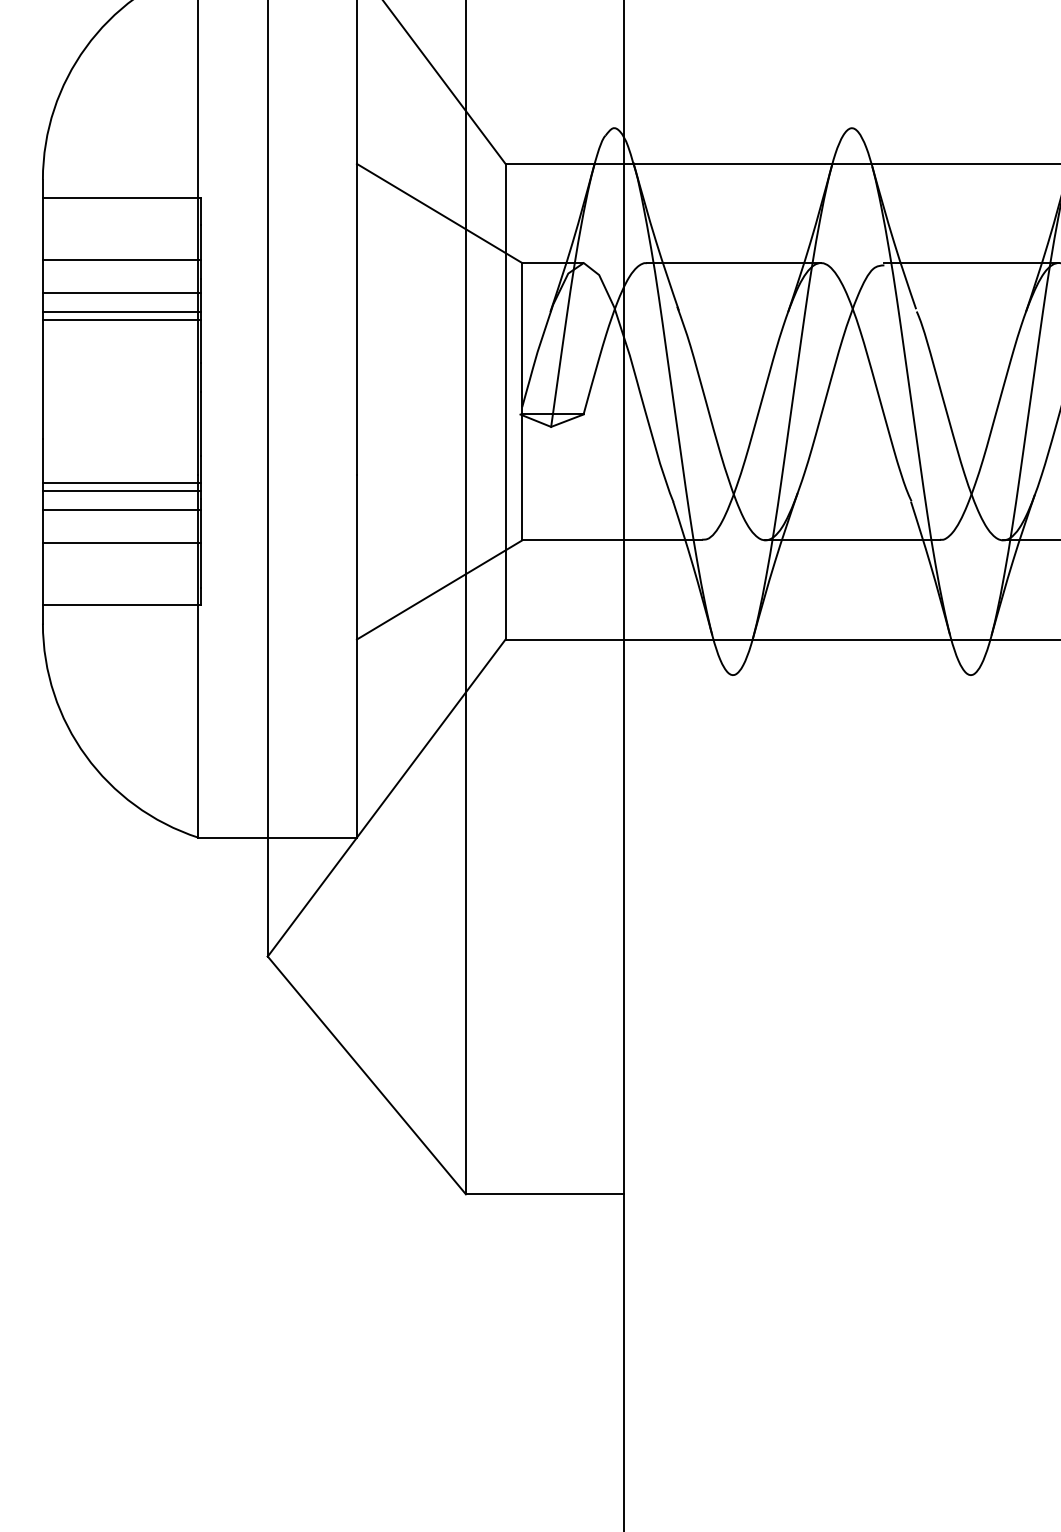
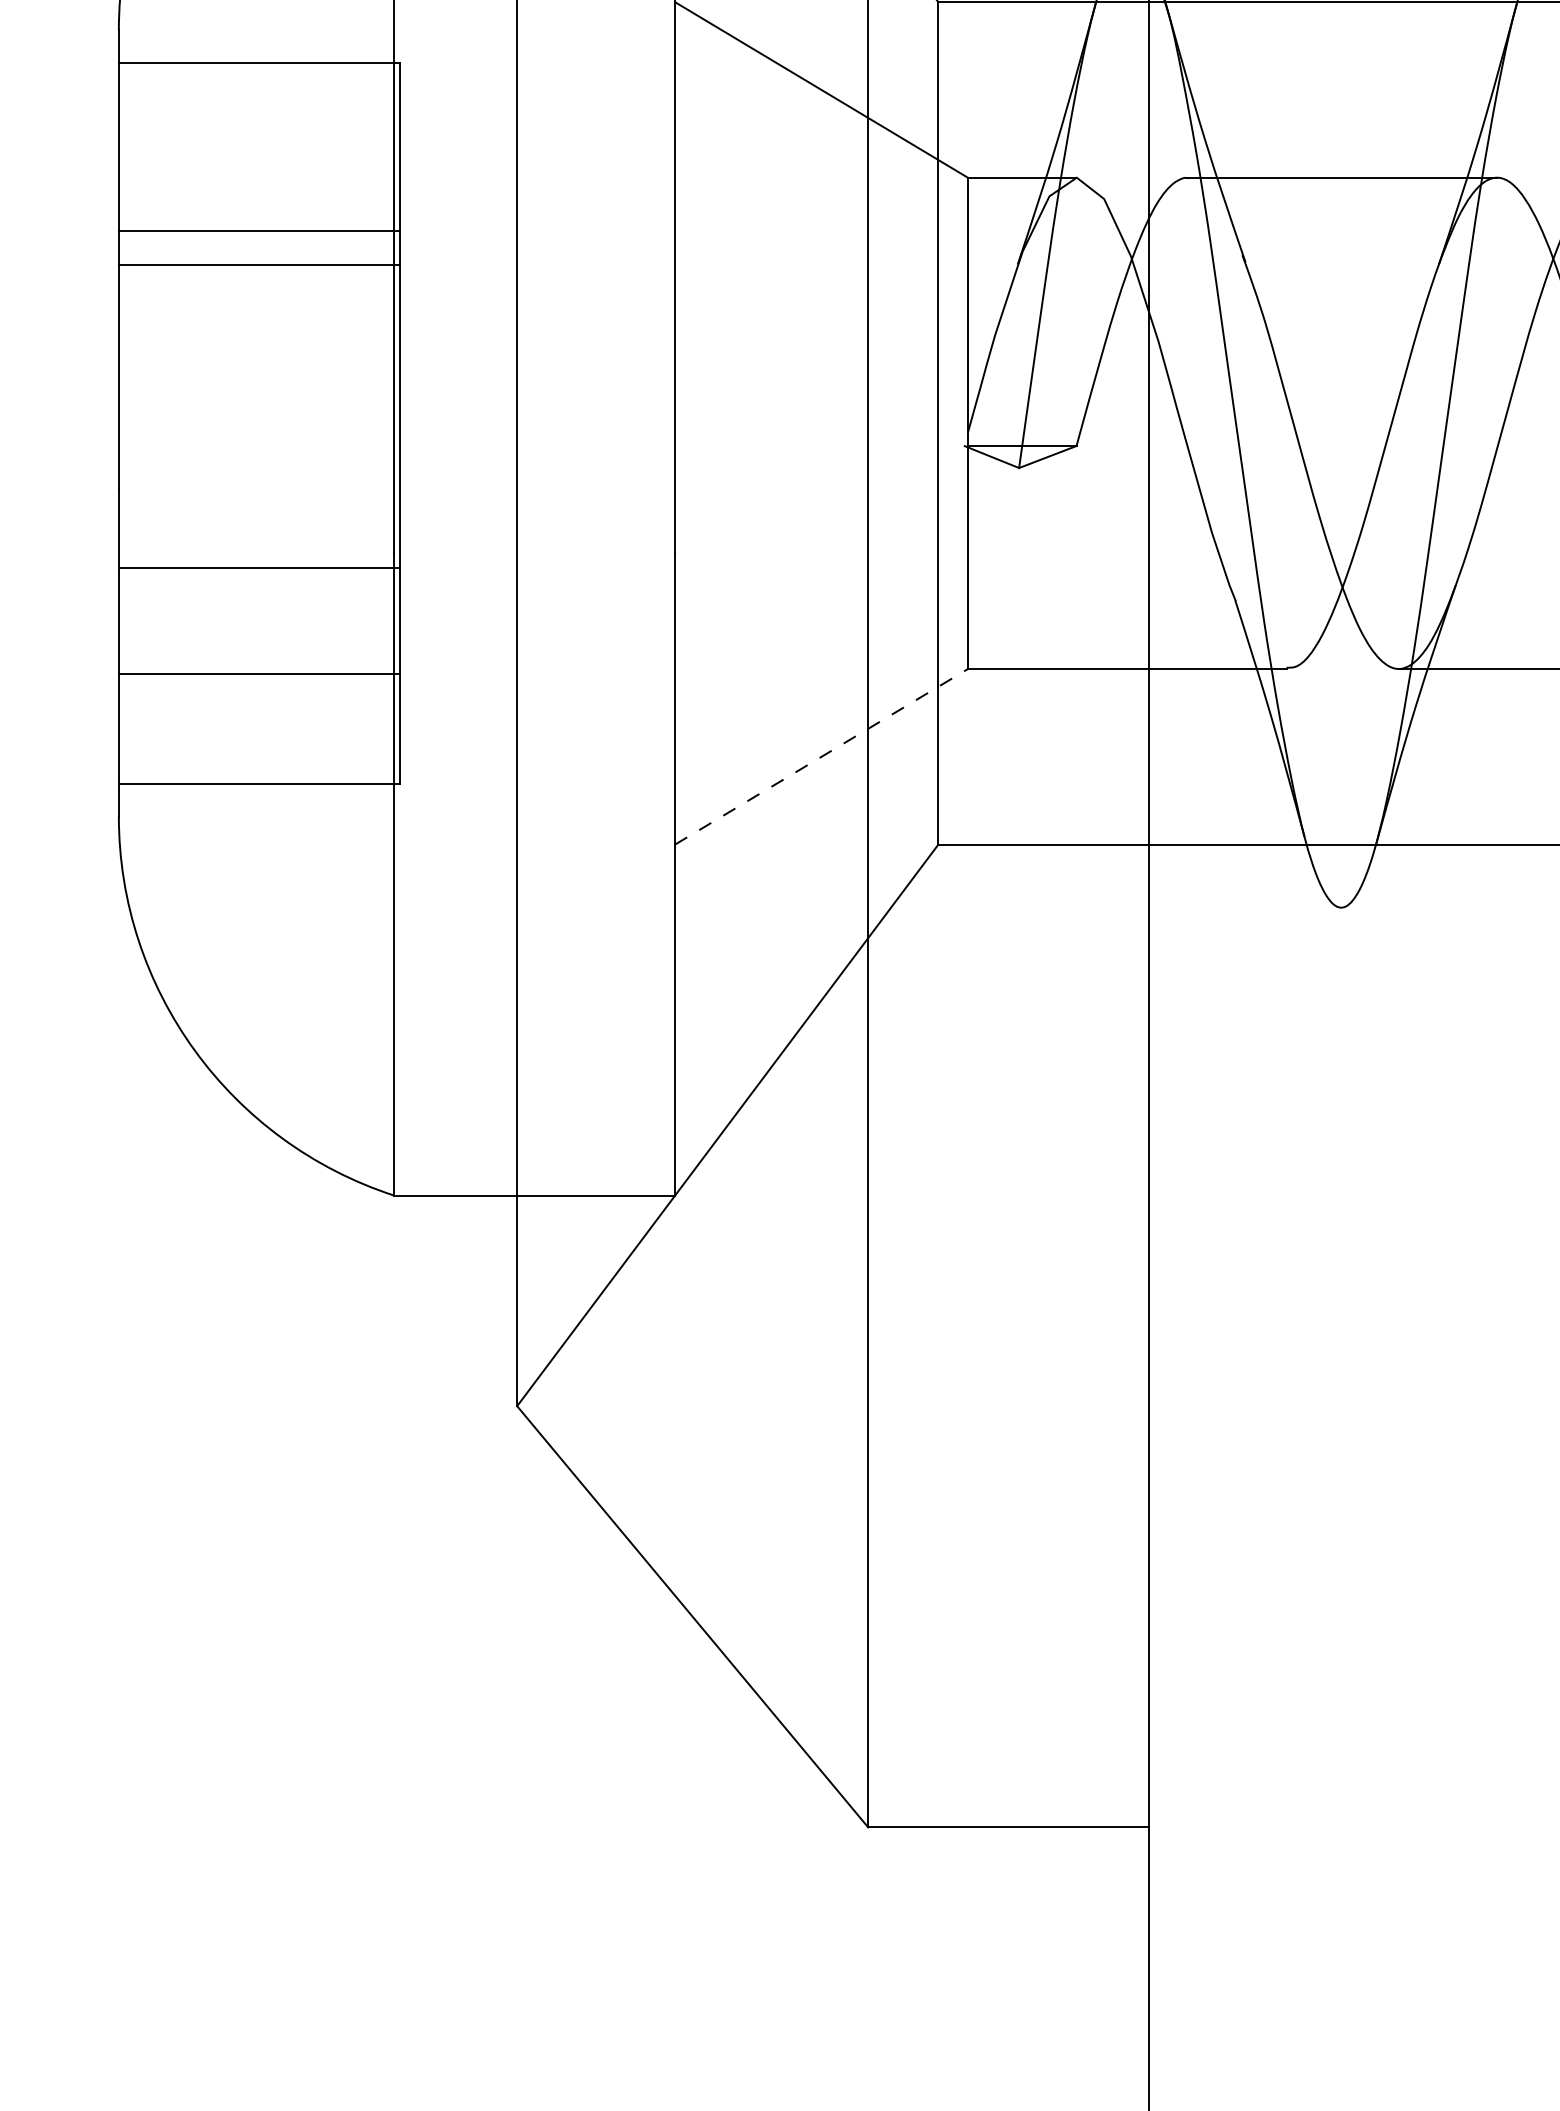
line: (121, 260) -> (258, 173), removed
line: (121, 320) -> (258, 279), removed
line: (121, 491) -> (258, 582), removed
line: (121, 510) -> (258, 616), removed
line: (440, 589) -> (823, 755), solid -> dashed

